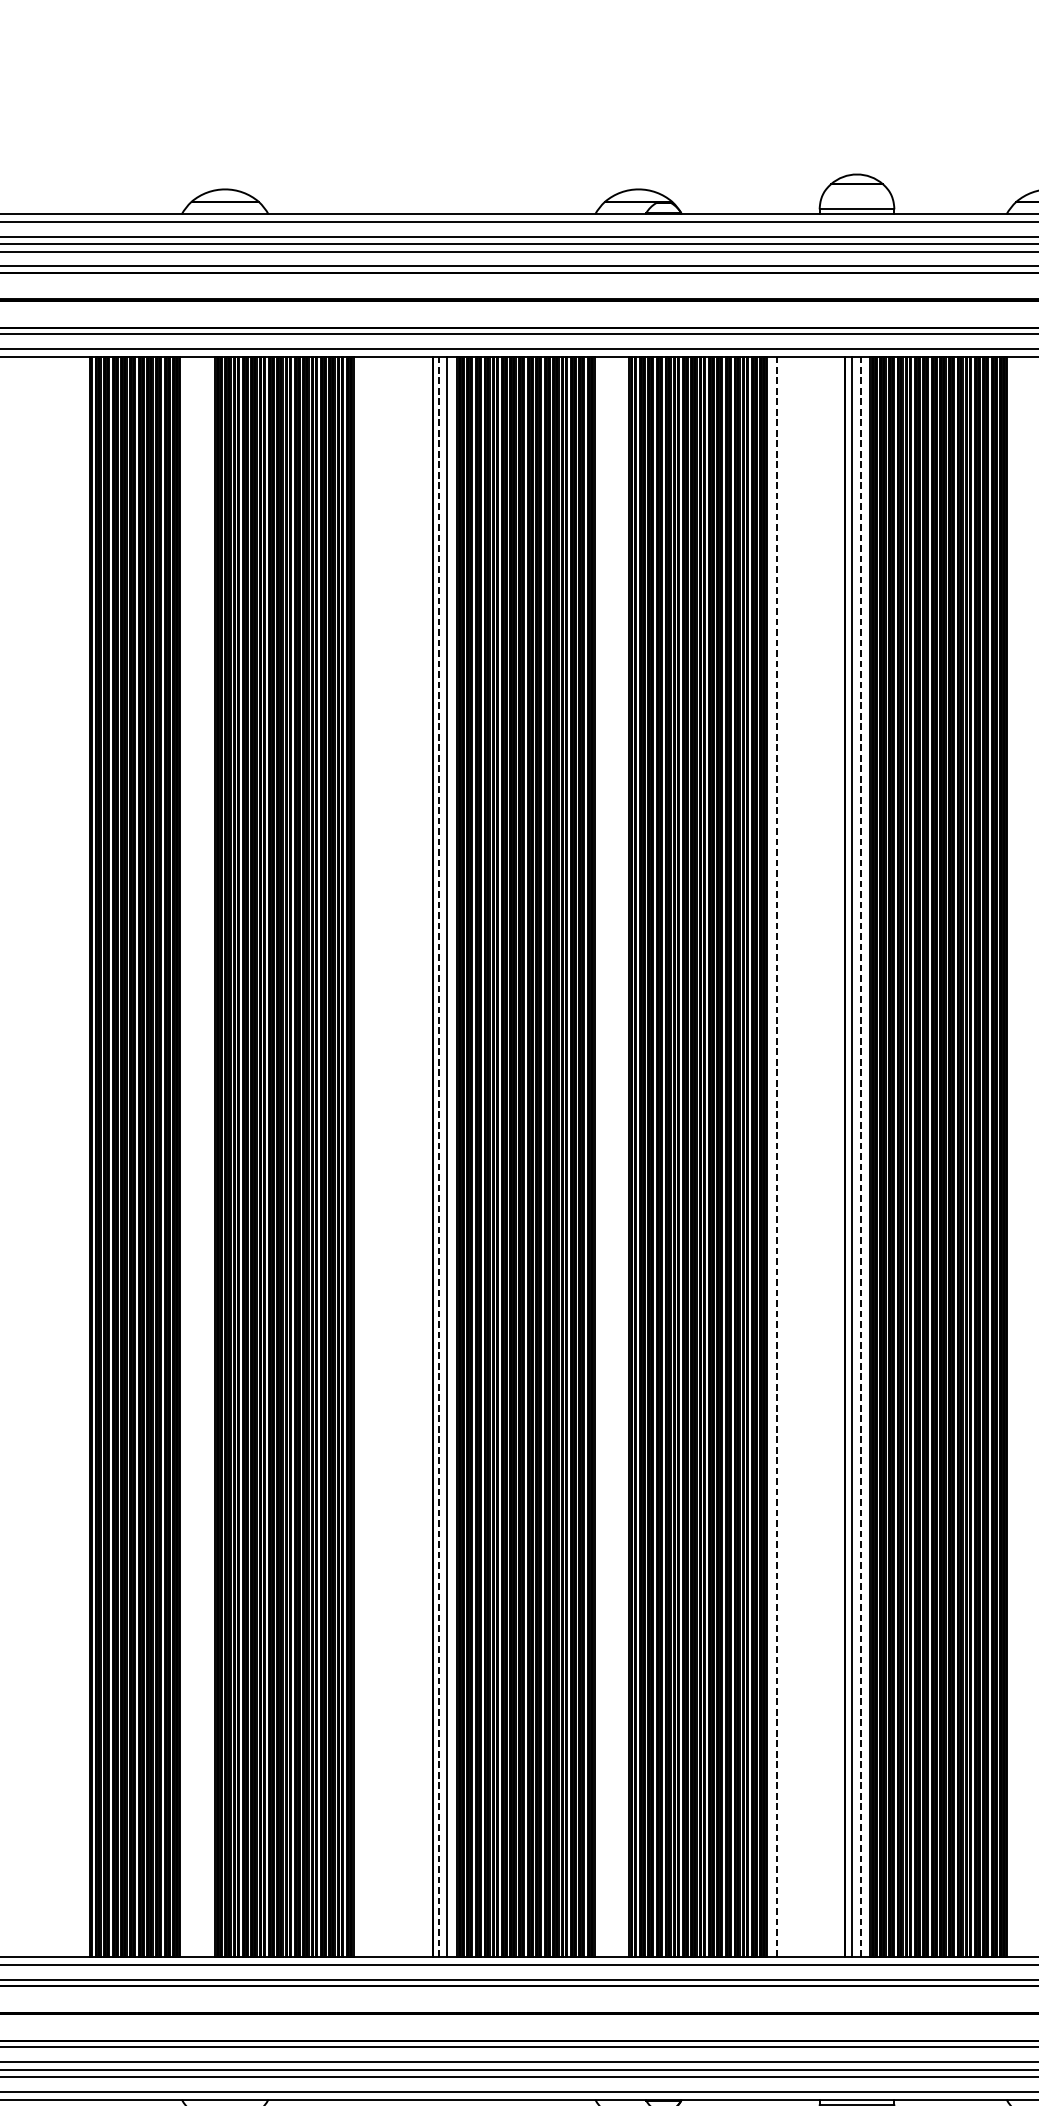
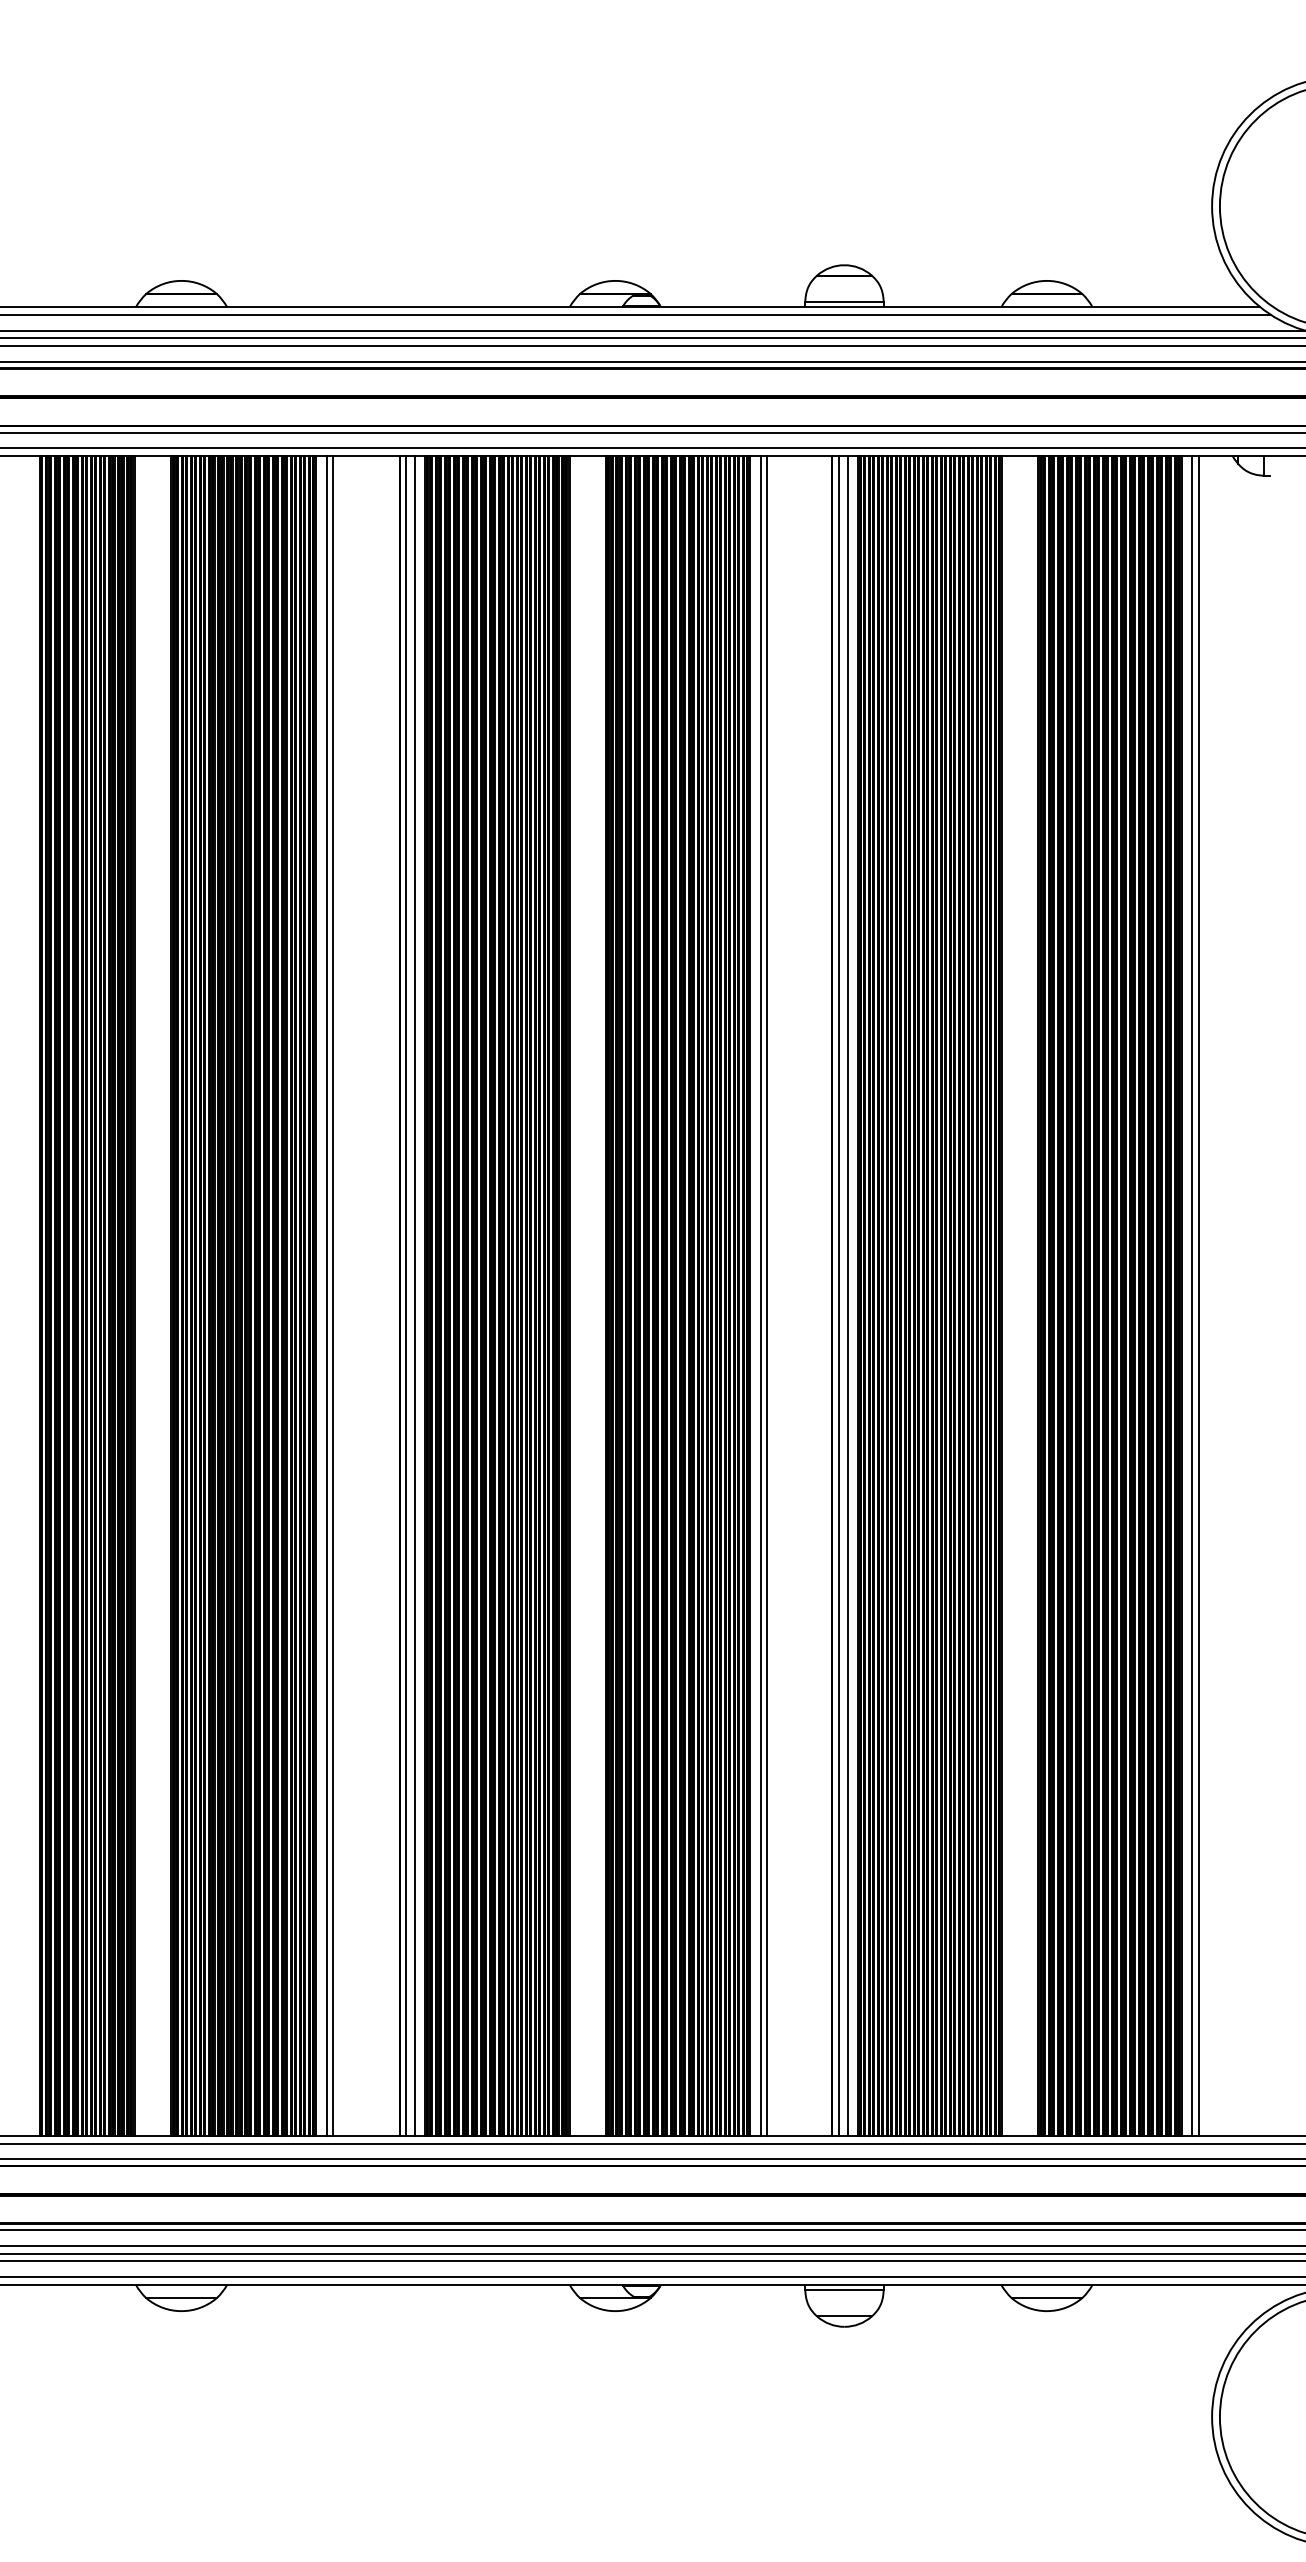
line: (363, 1156) -> (326, 1295), added
line: (369, 1156) -> (333, 1295), added
line: (783, 1156) -> (767, 1295), added
line: (438, 1157) -> (405, 1296), dashed -> solid
line: (776, 1157) -> (760, 1296), dashed -> solid
line: (860, 1157) -> (848, 1296), dashed -> solid

